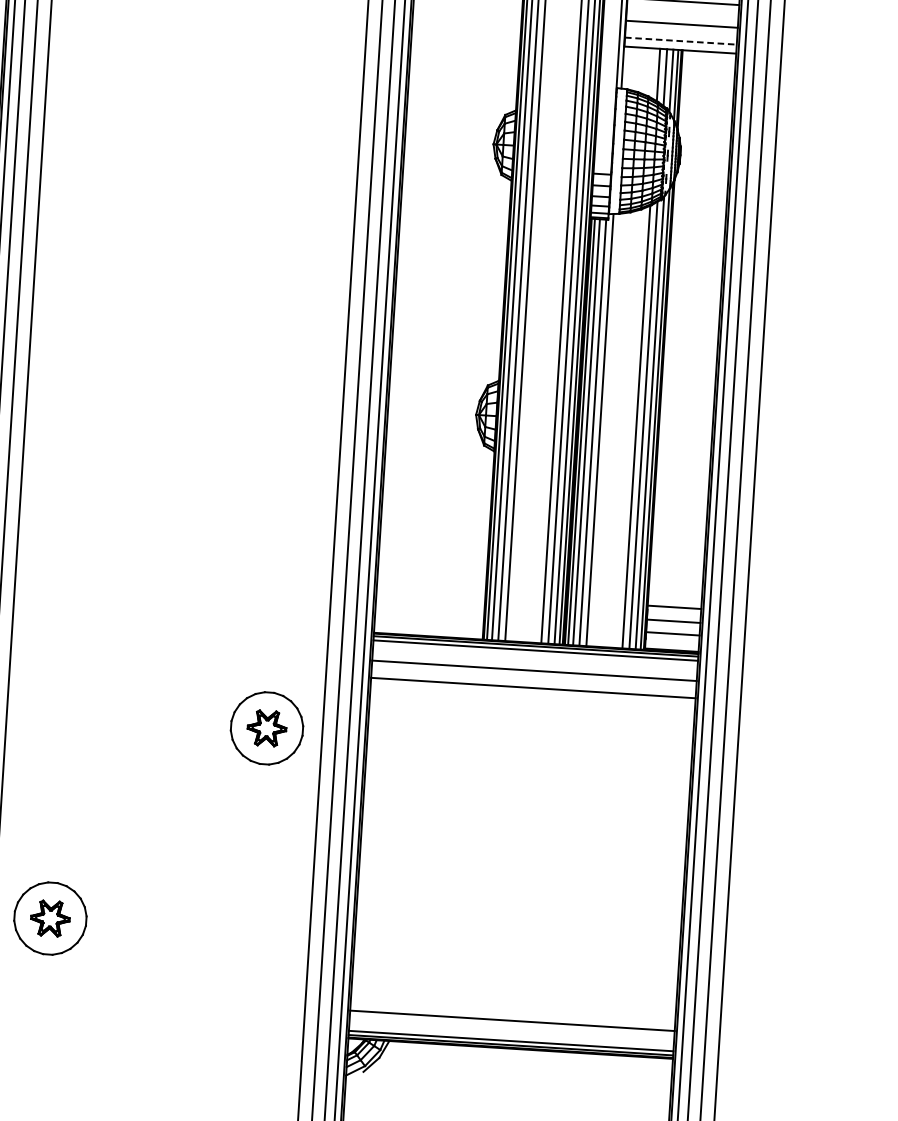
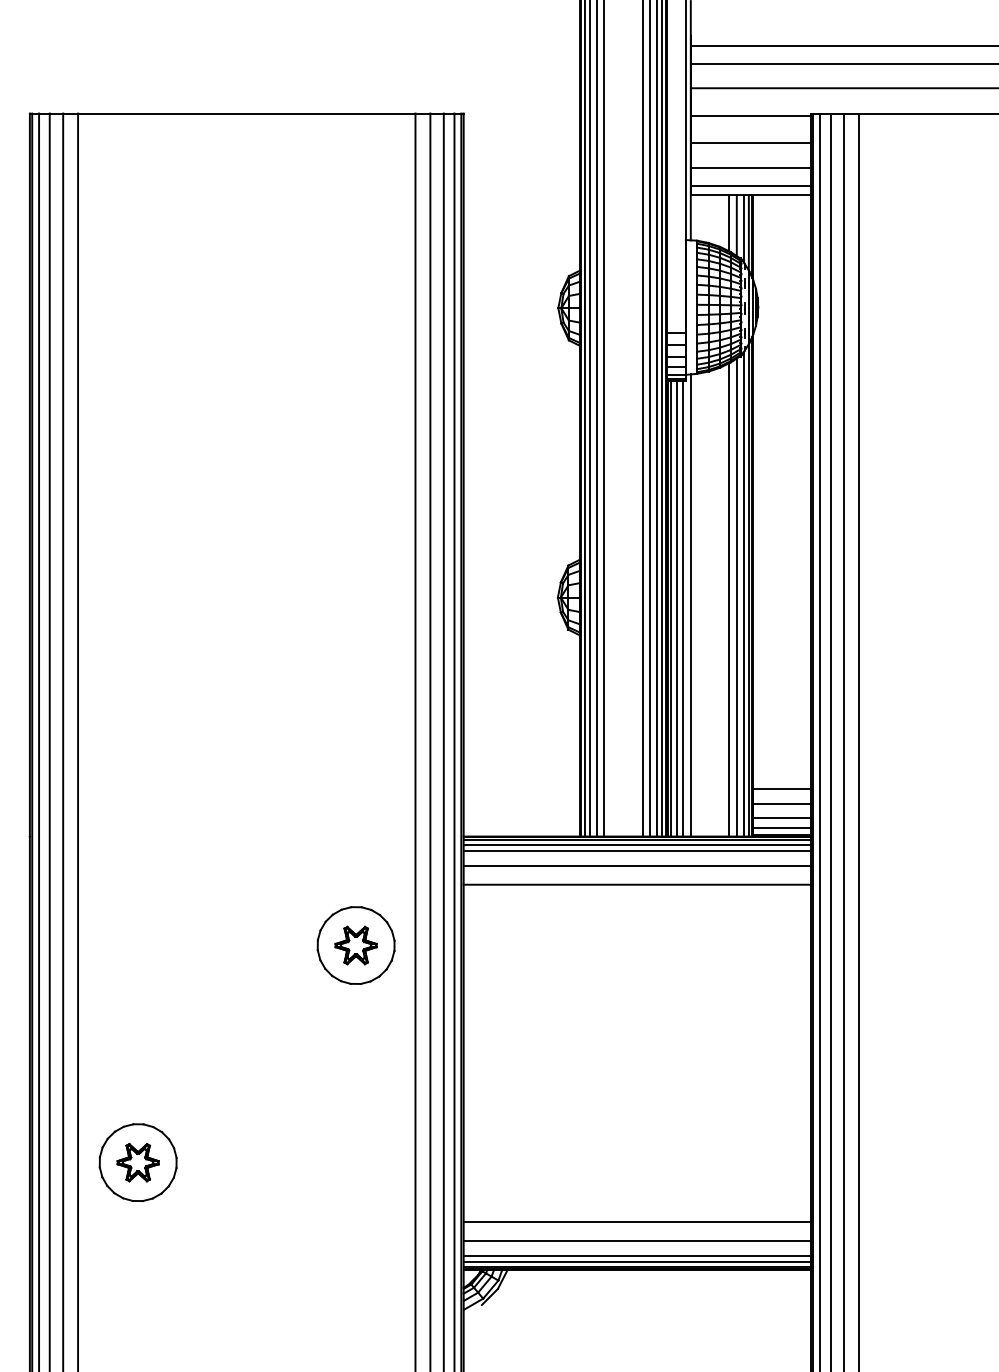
line: (680, 40) -> (750, 185), dashed -> solid
line: (671, 643) -> (781, 828), added
line: (534, 656) -> (636, 850), added
line: (512, 1003) -> (636, 1222), added
line: (510, 1035) -> (636, 1256), added

